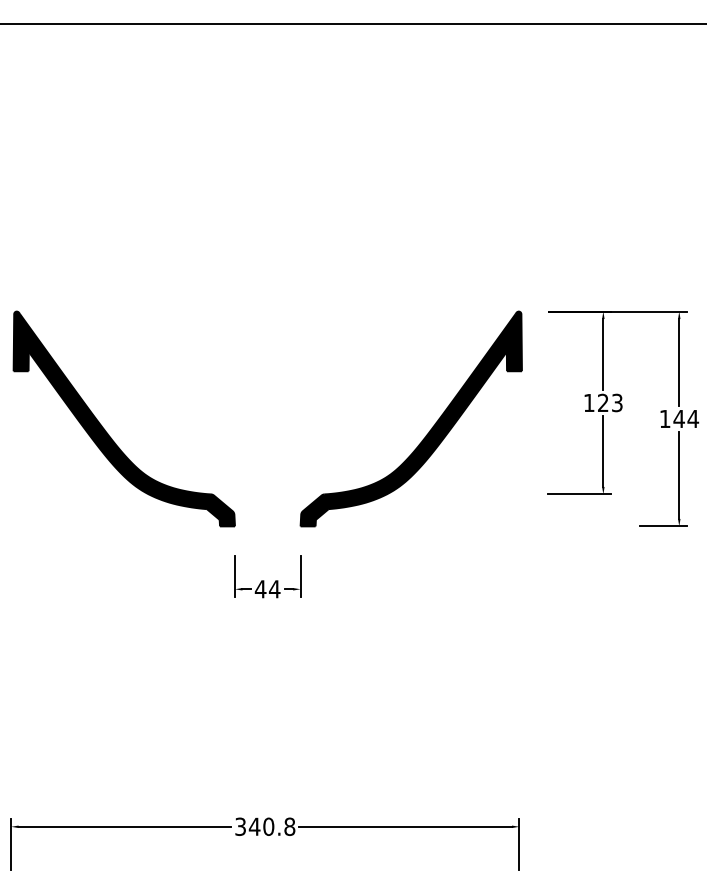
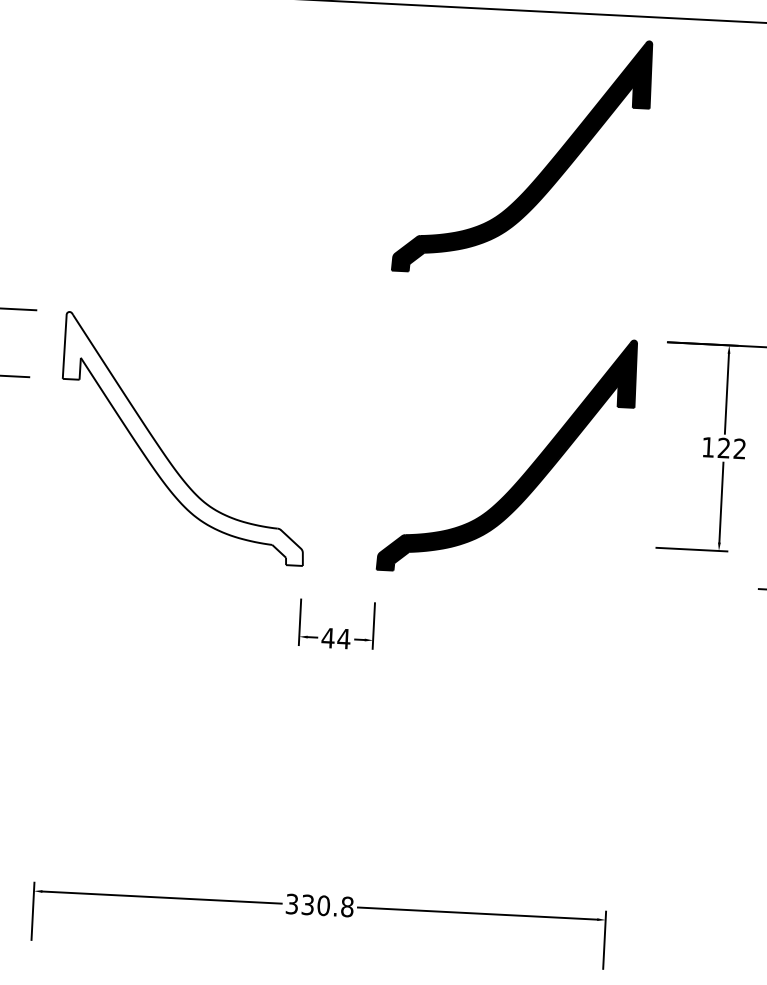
part: (428, 165) -> (541, 171), added
text: (617, 403) -> (740, 449), 123 -> 122
fill: (123, 418) -> (183, 438), removed
text: (254, 826) -> (307, 904), 340.8 -> 330.8

